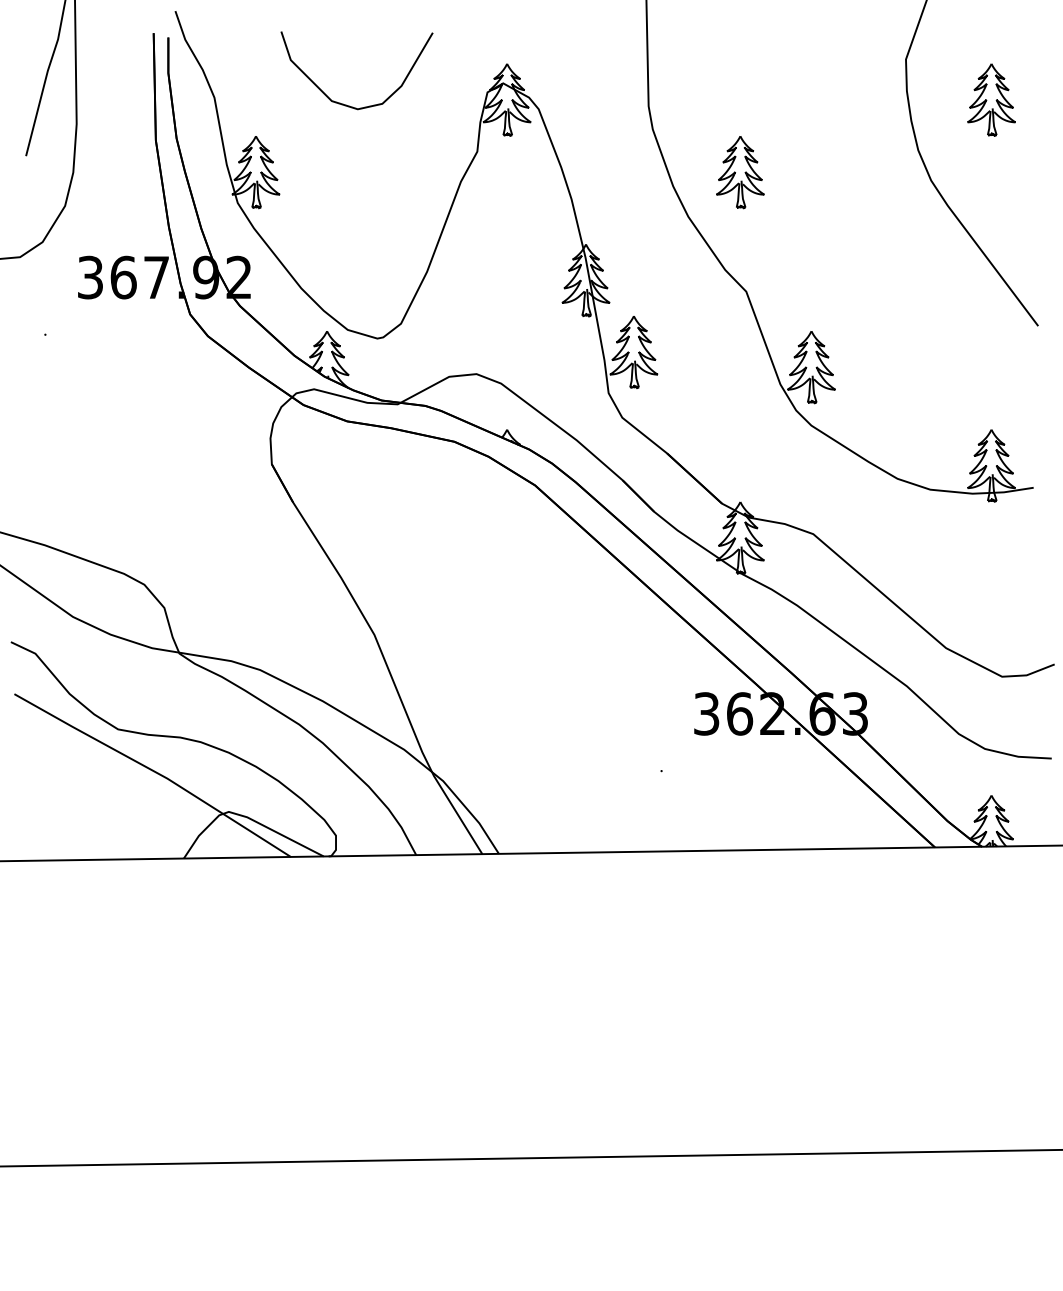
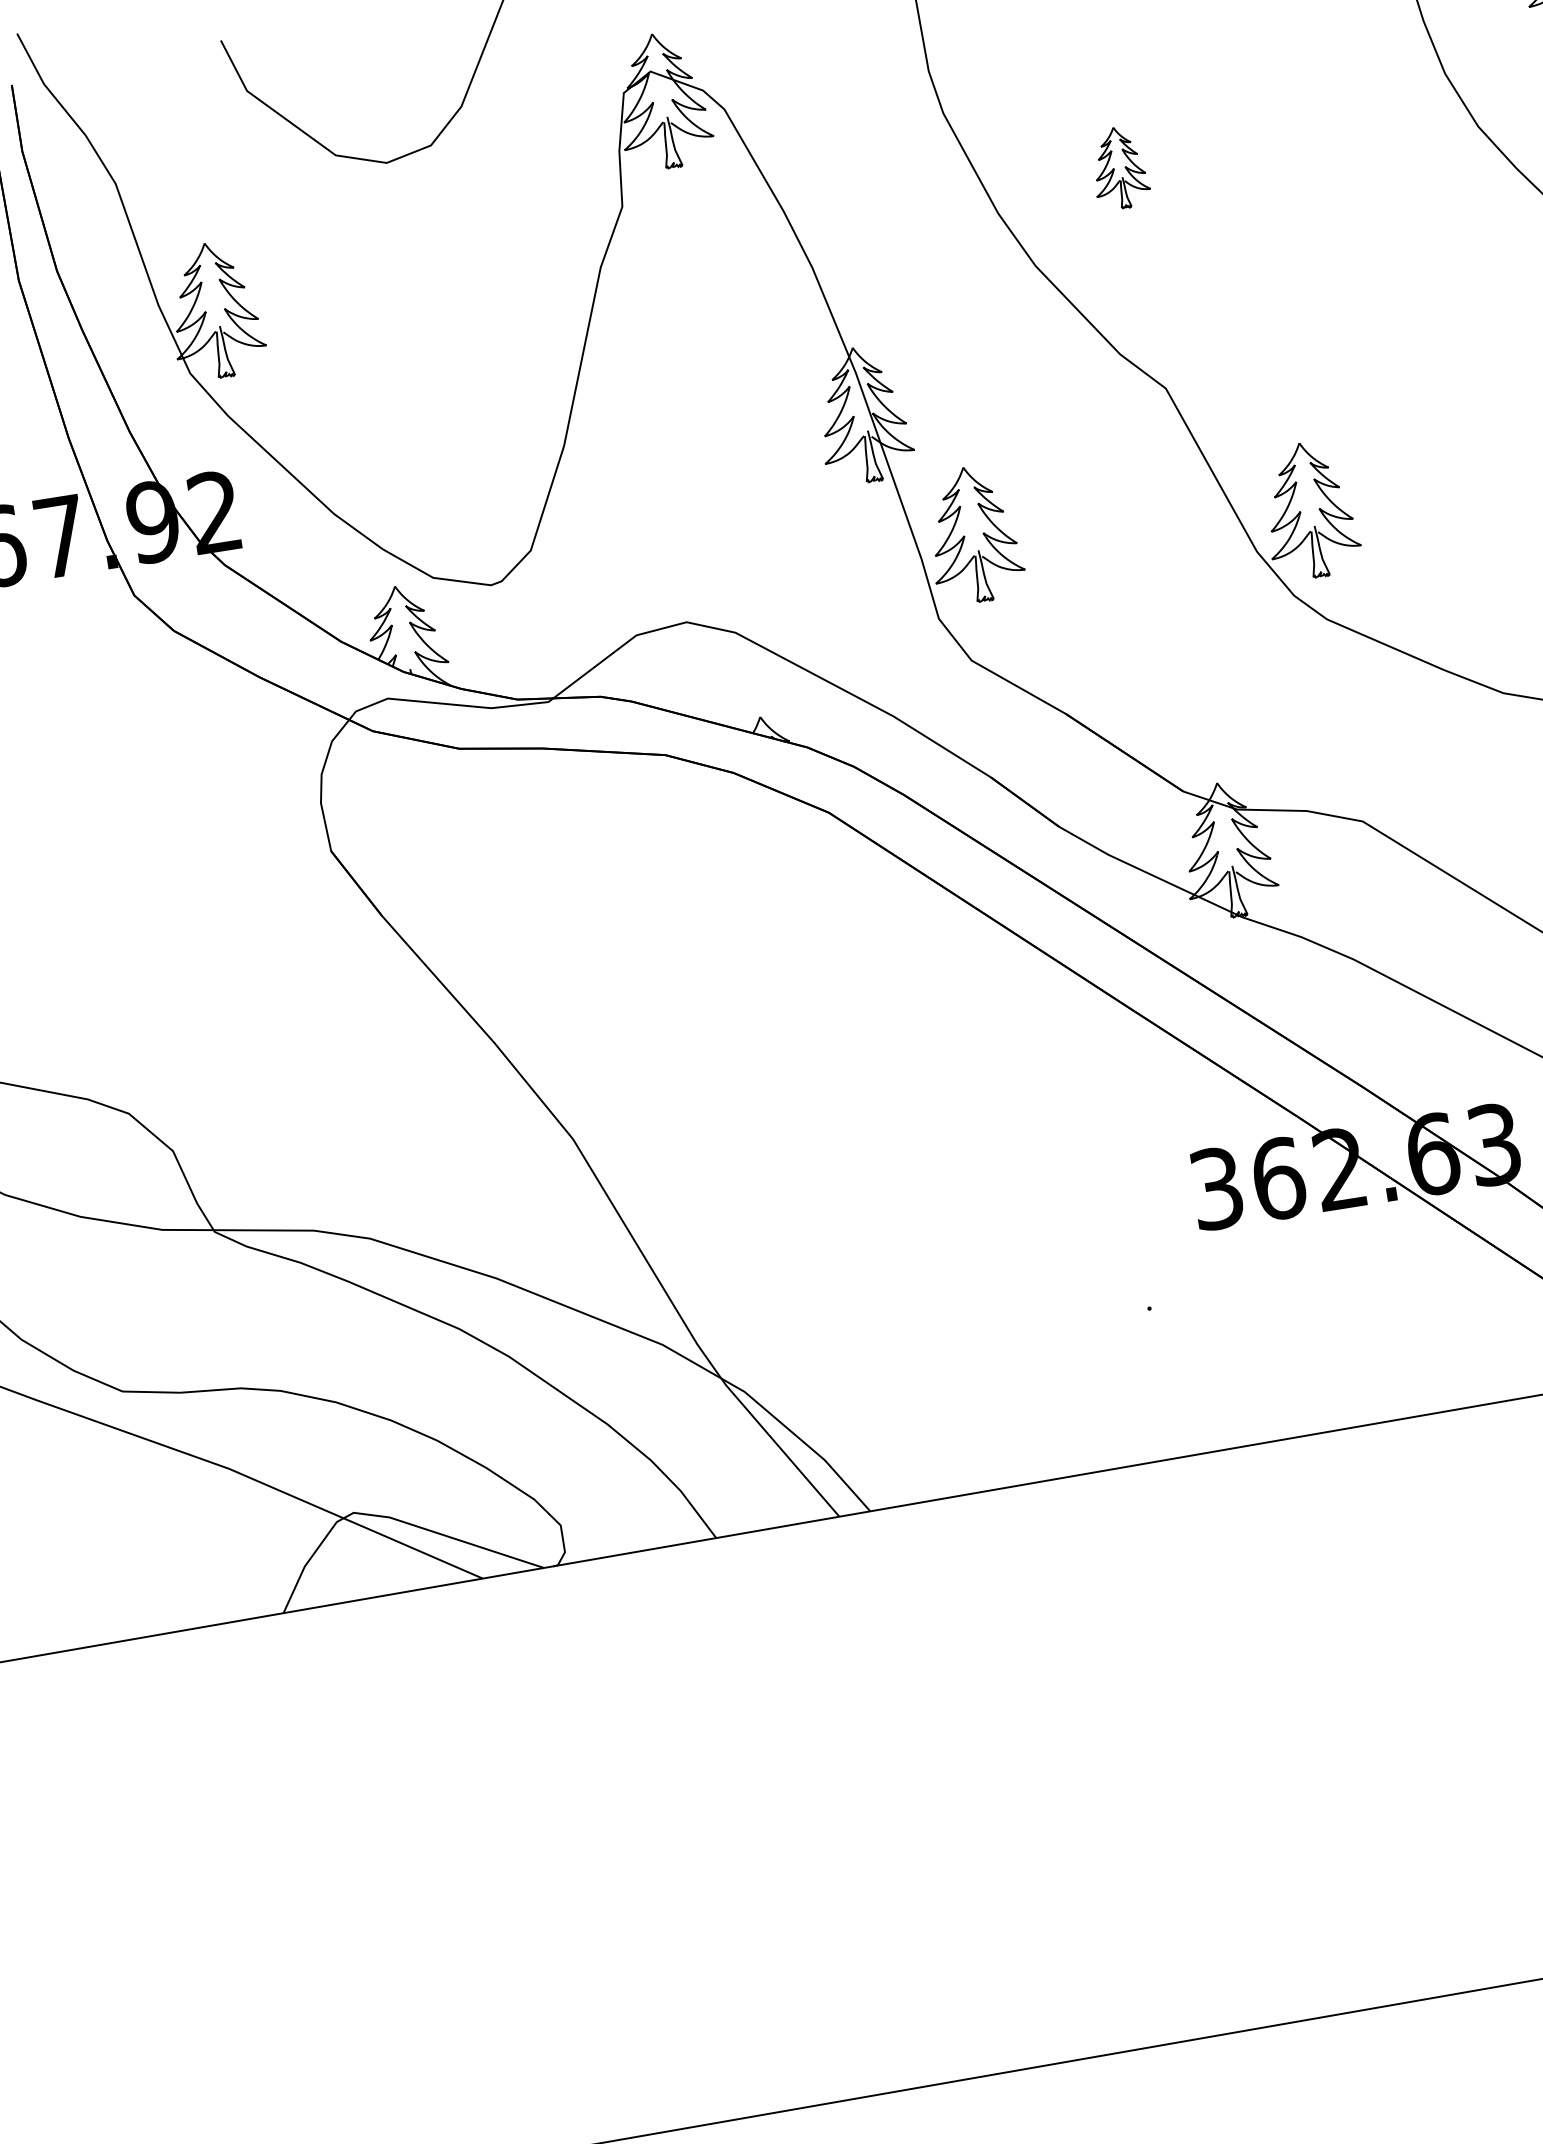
part: (740, 172) -> (1119, 167), size x0.6

